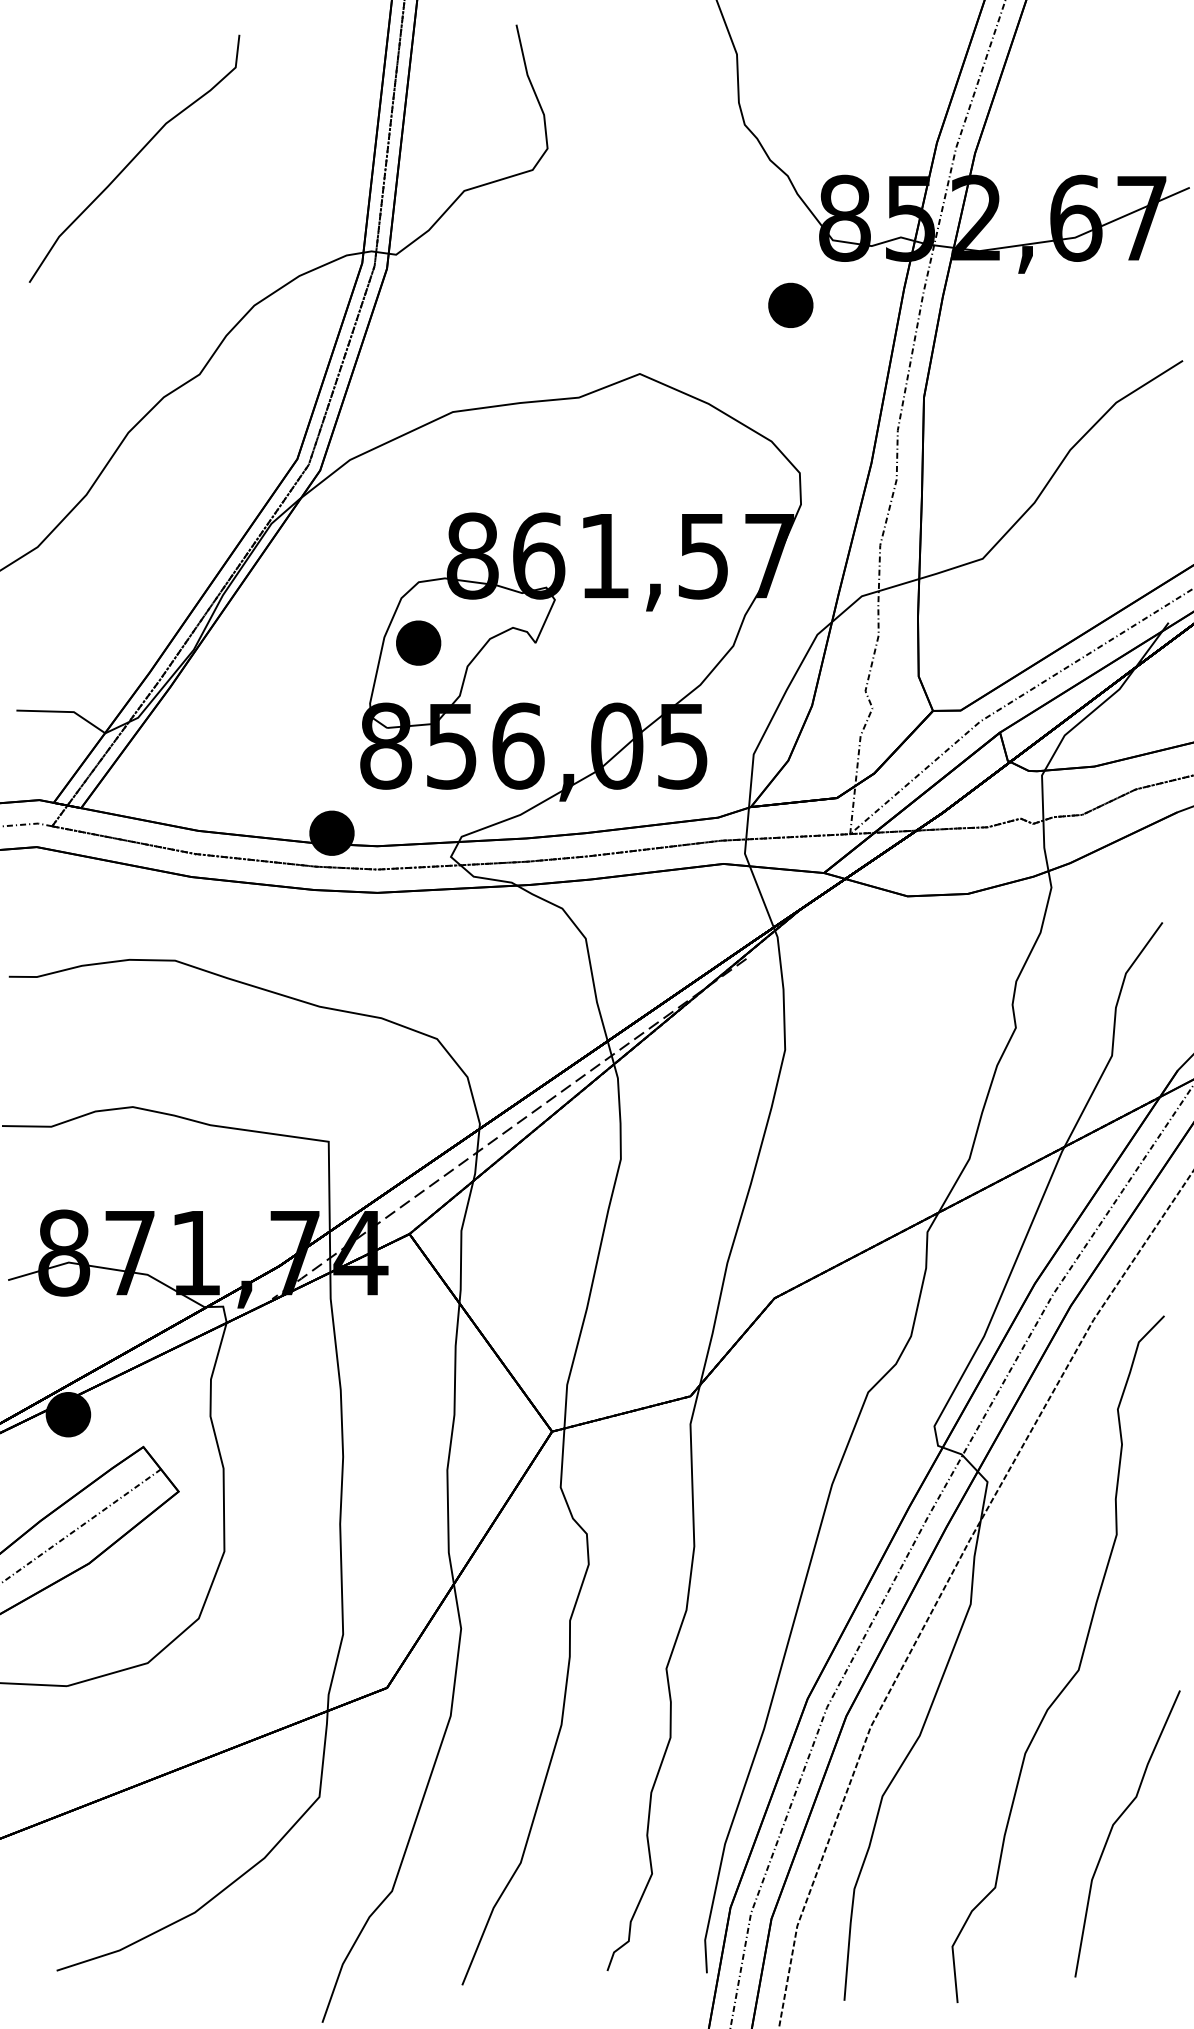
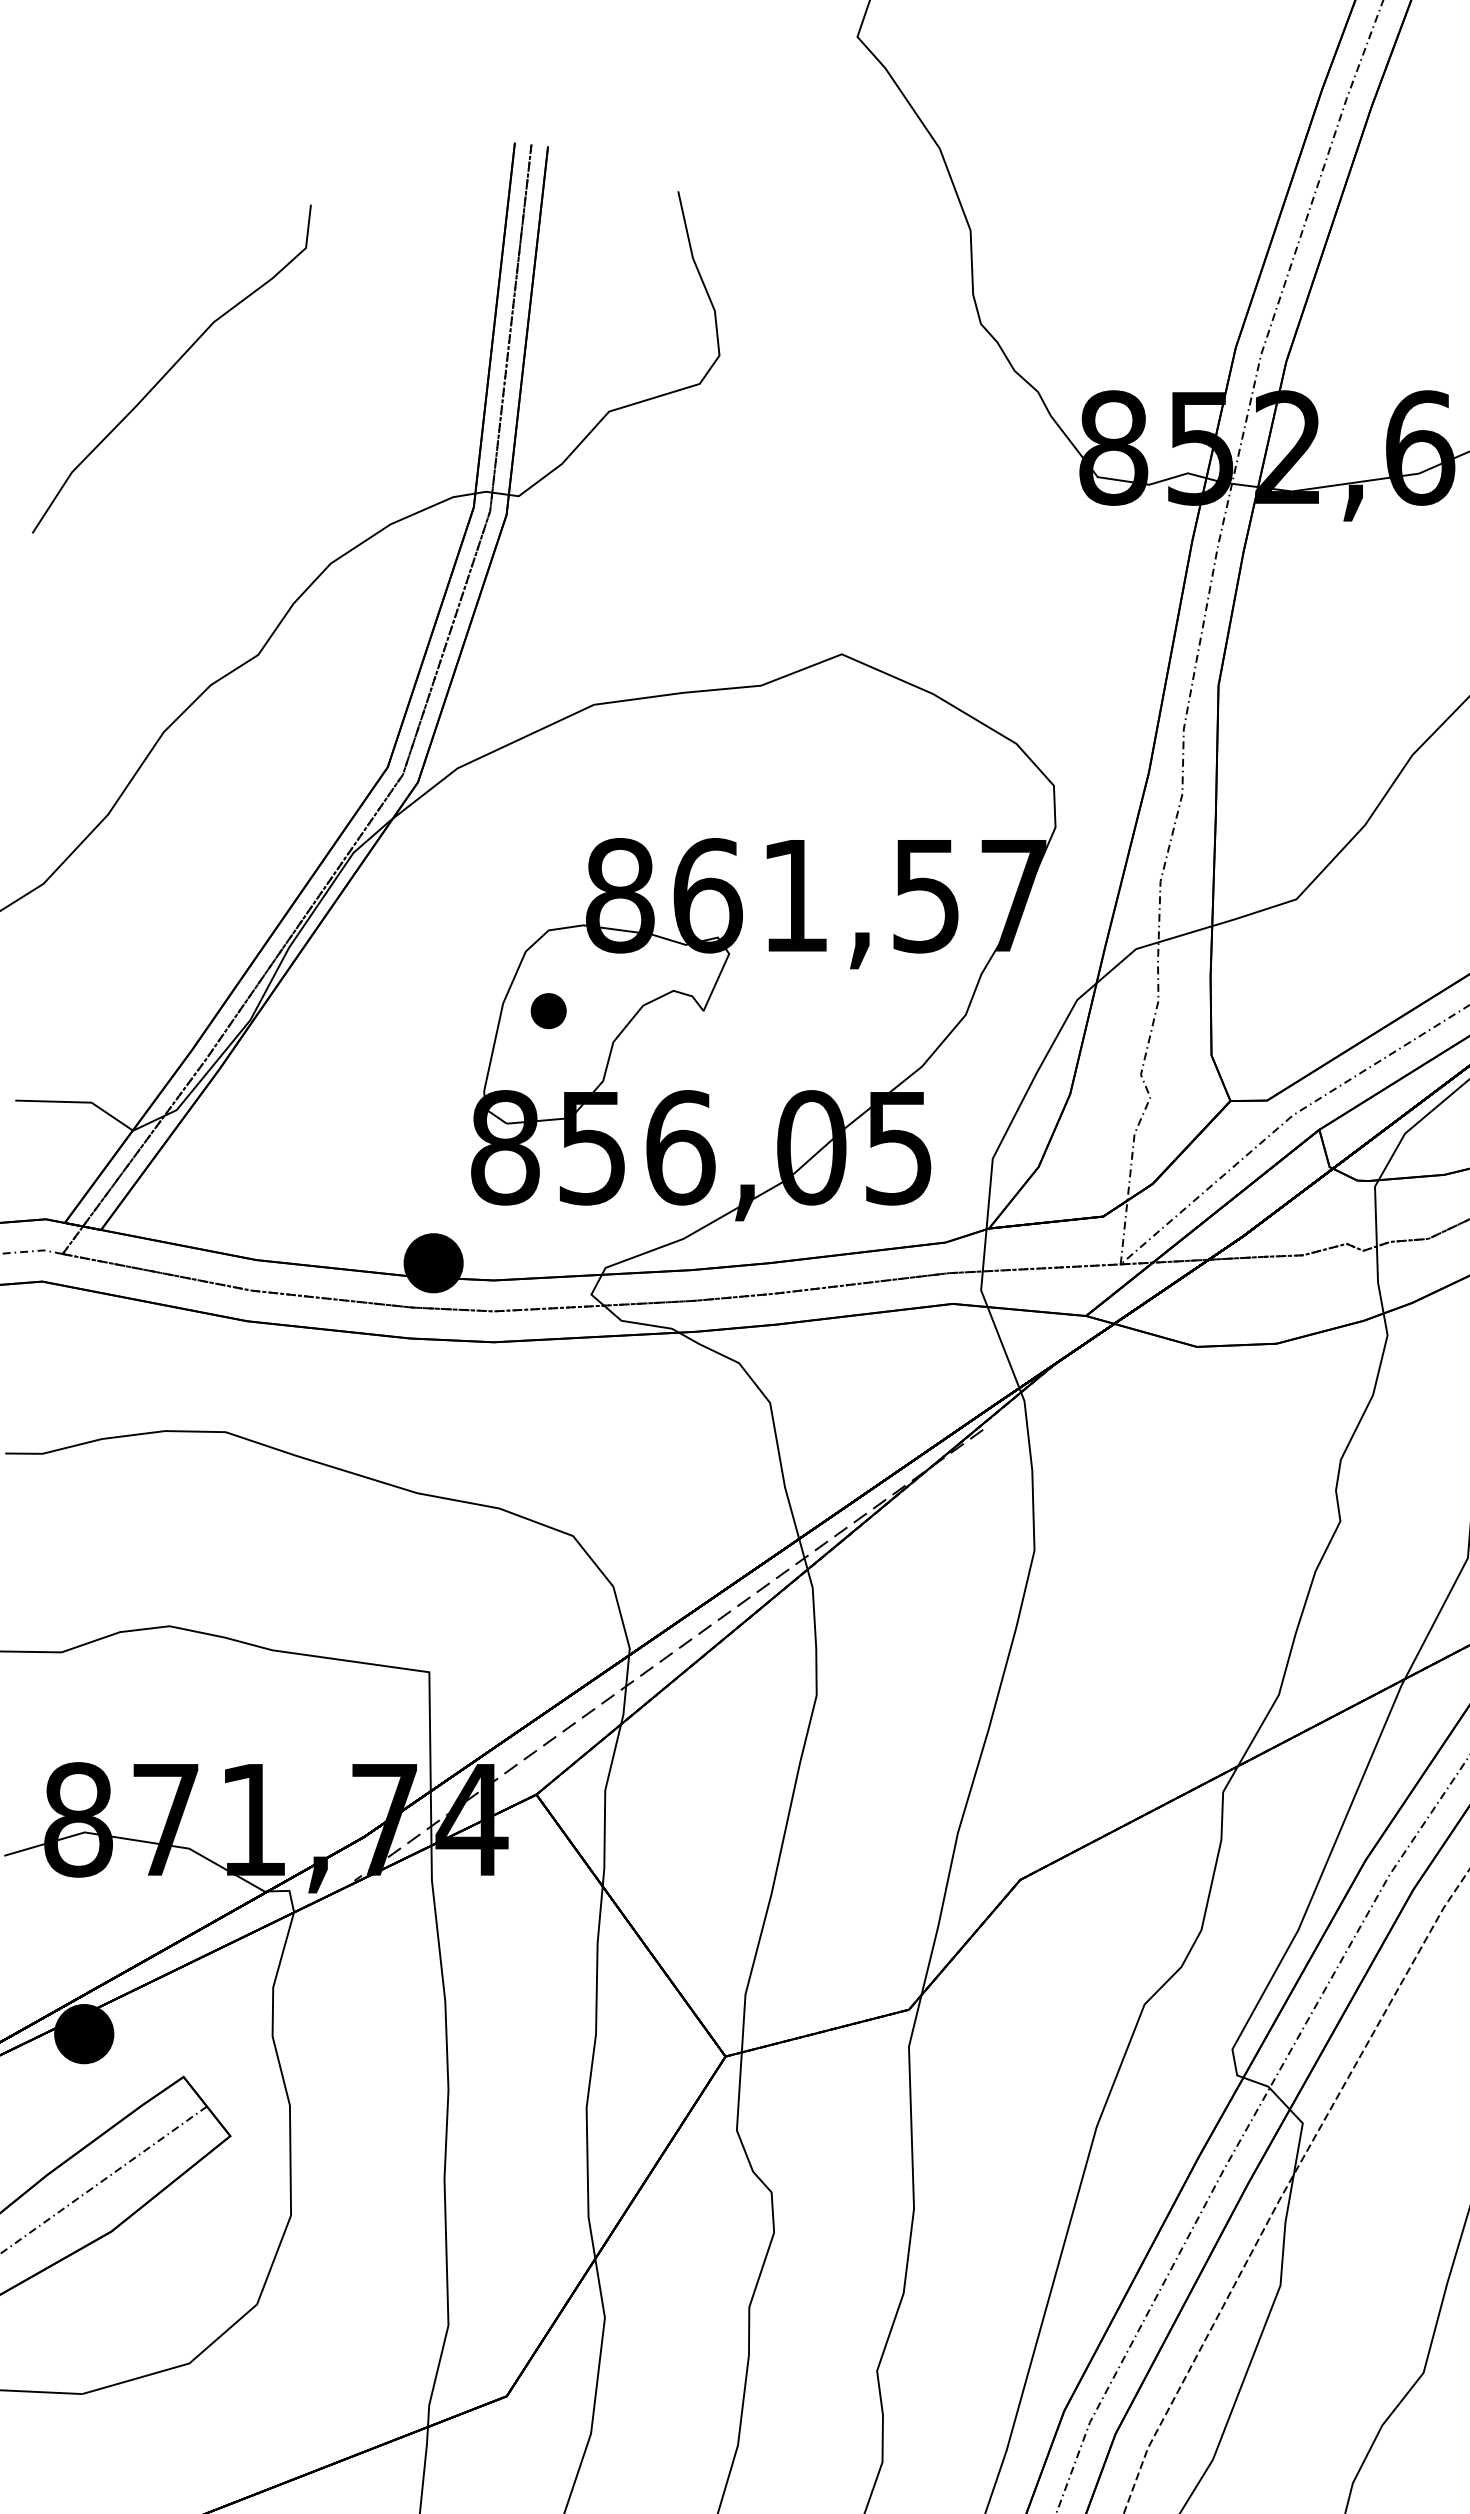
part: (790, 304) -> (1041, 562), removed
part: (418, 642) -> (548, 1010), size x0.6

